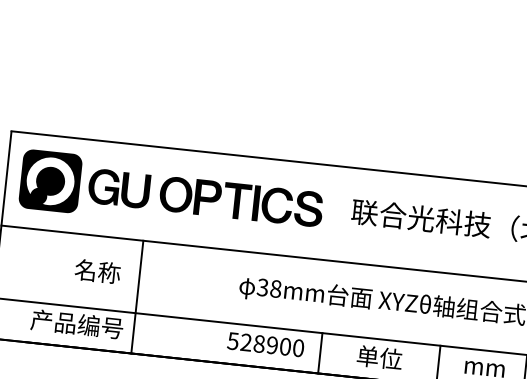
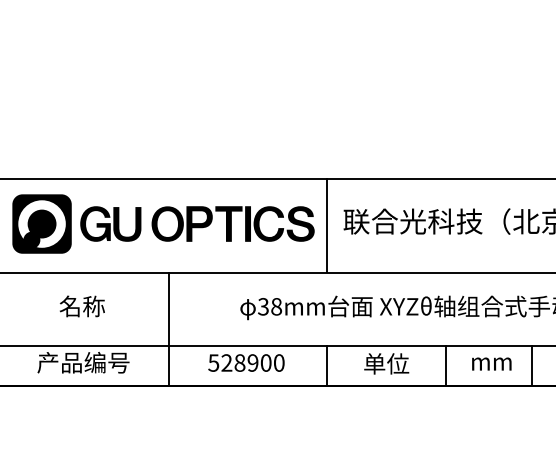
line: (335, 213) -> (327, 225), added
text: (96, 271) -> (81, 306), moved
line: (137, 297) -> (169, 329), moved
text: (265, 344) -> (246, 362), moved

